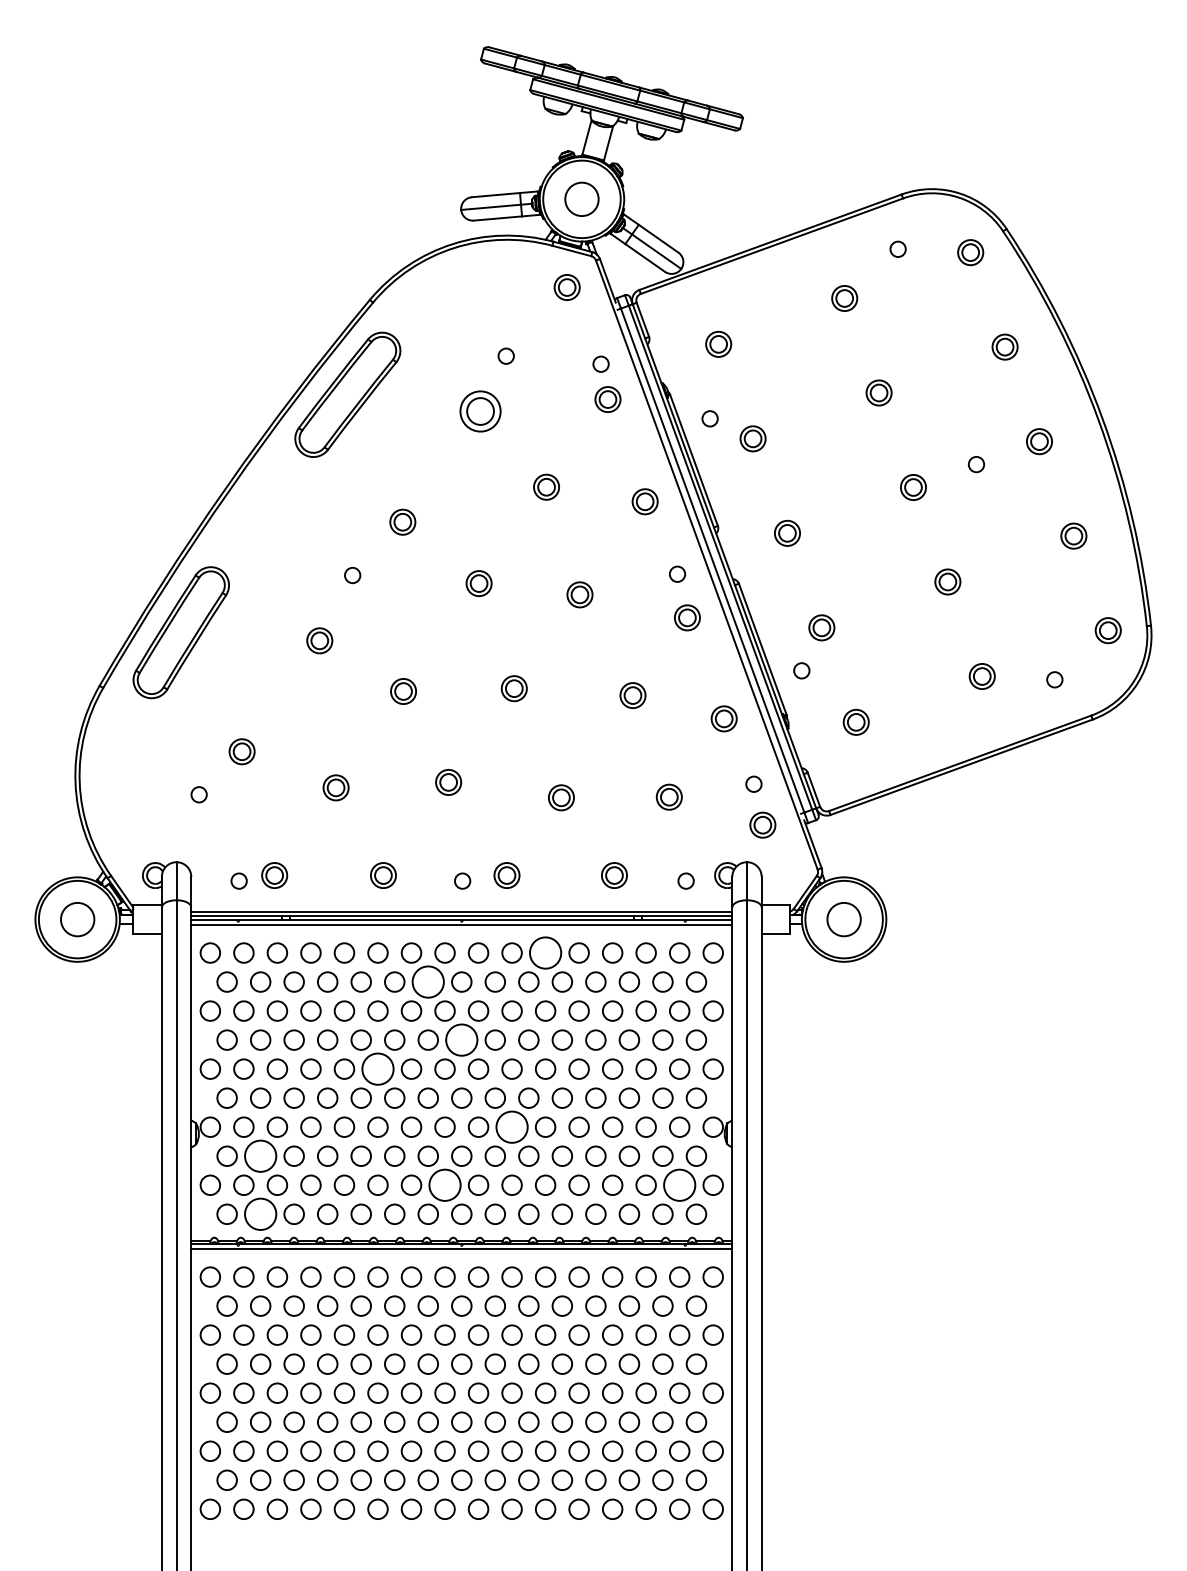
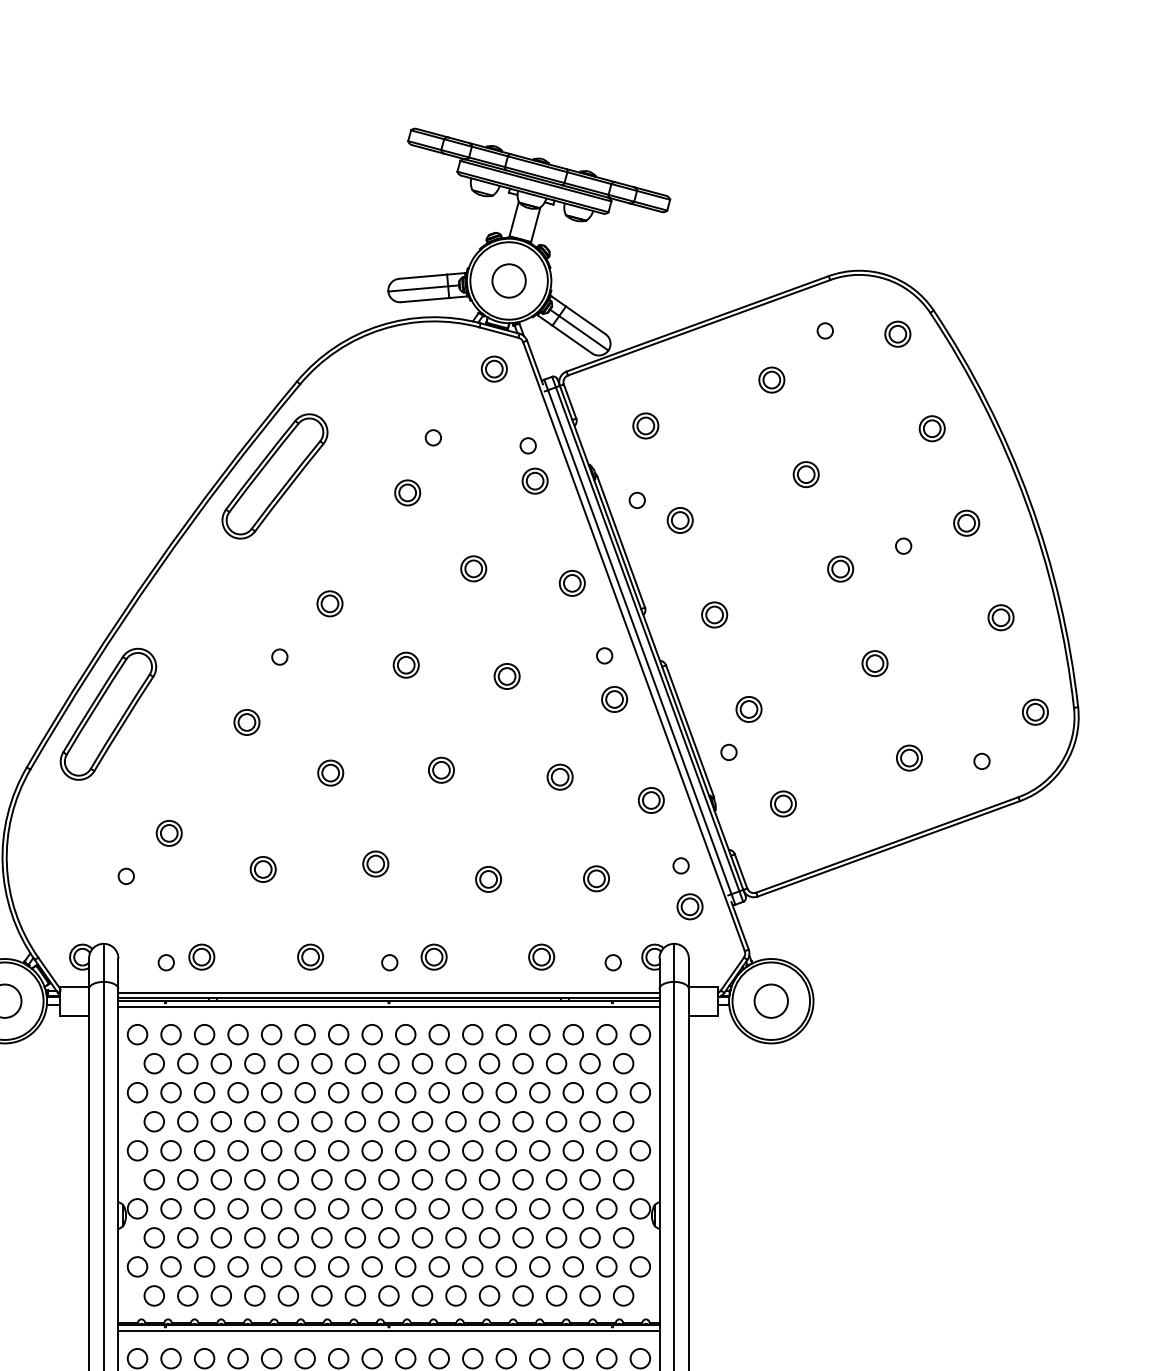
part: (480, 410) -> (407, 492), size x0.62
circle: (545, 952) -> (472, 1034), size x0.62
circle: (428, 981) -> (355, 1063), size x0.62
circle: (461, 1039) -> (388, 1121), size x0.62
circle: (377, 1068) -> (304, 1150), size x0.62
circle: (511, 1126) -> (438, 1208), size x0.62
circle: (260, 1156) -> (187, 1238), size x0.62
circle: (444, 1185) -> (371, 1267), size x0.62
circle: (679, 1185) -> (606, 1267), size x0.62
circle: (260, 1214) -> (187, 1296), size x0.62

